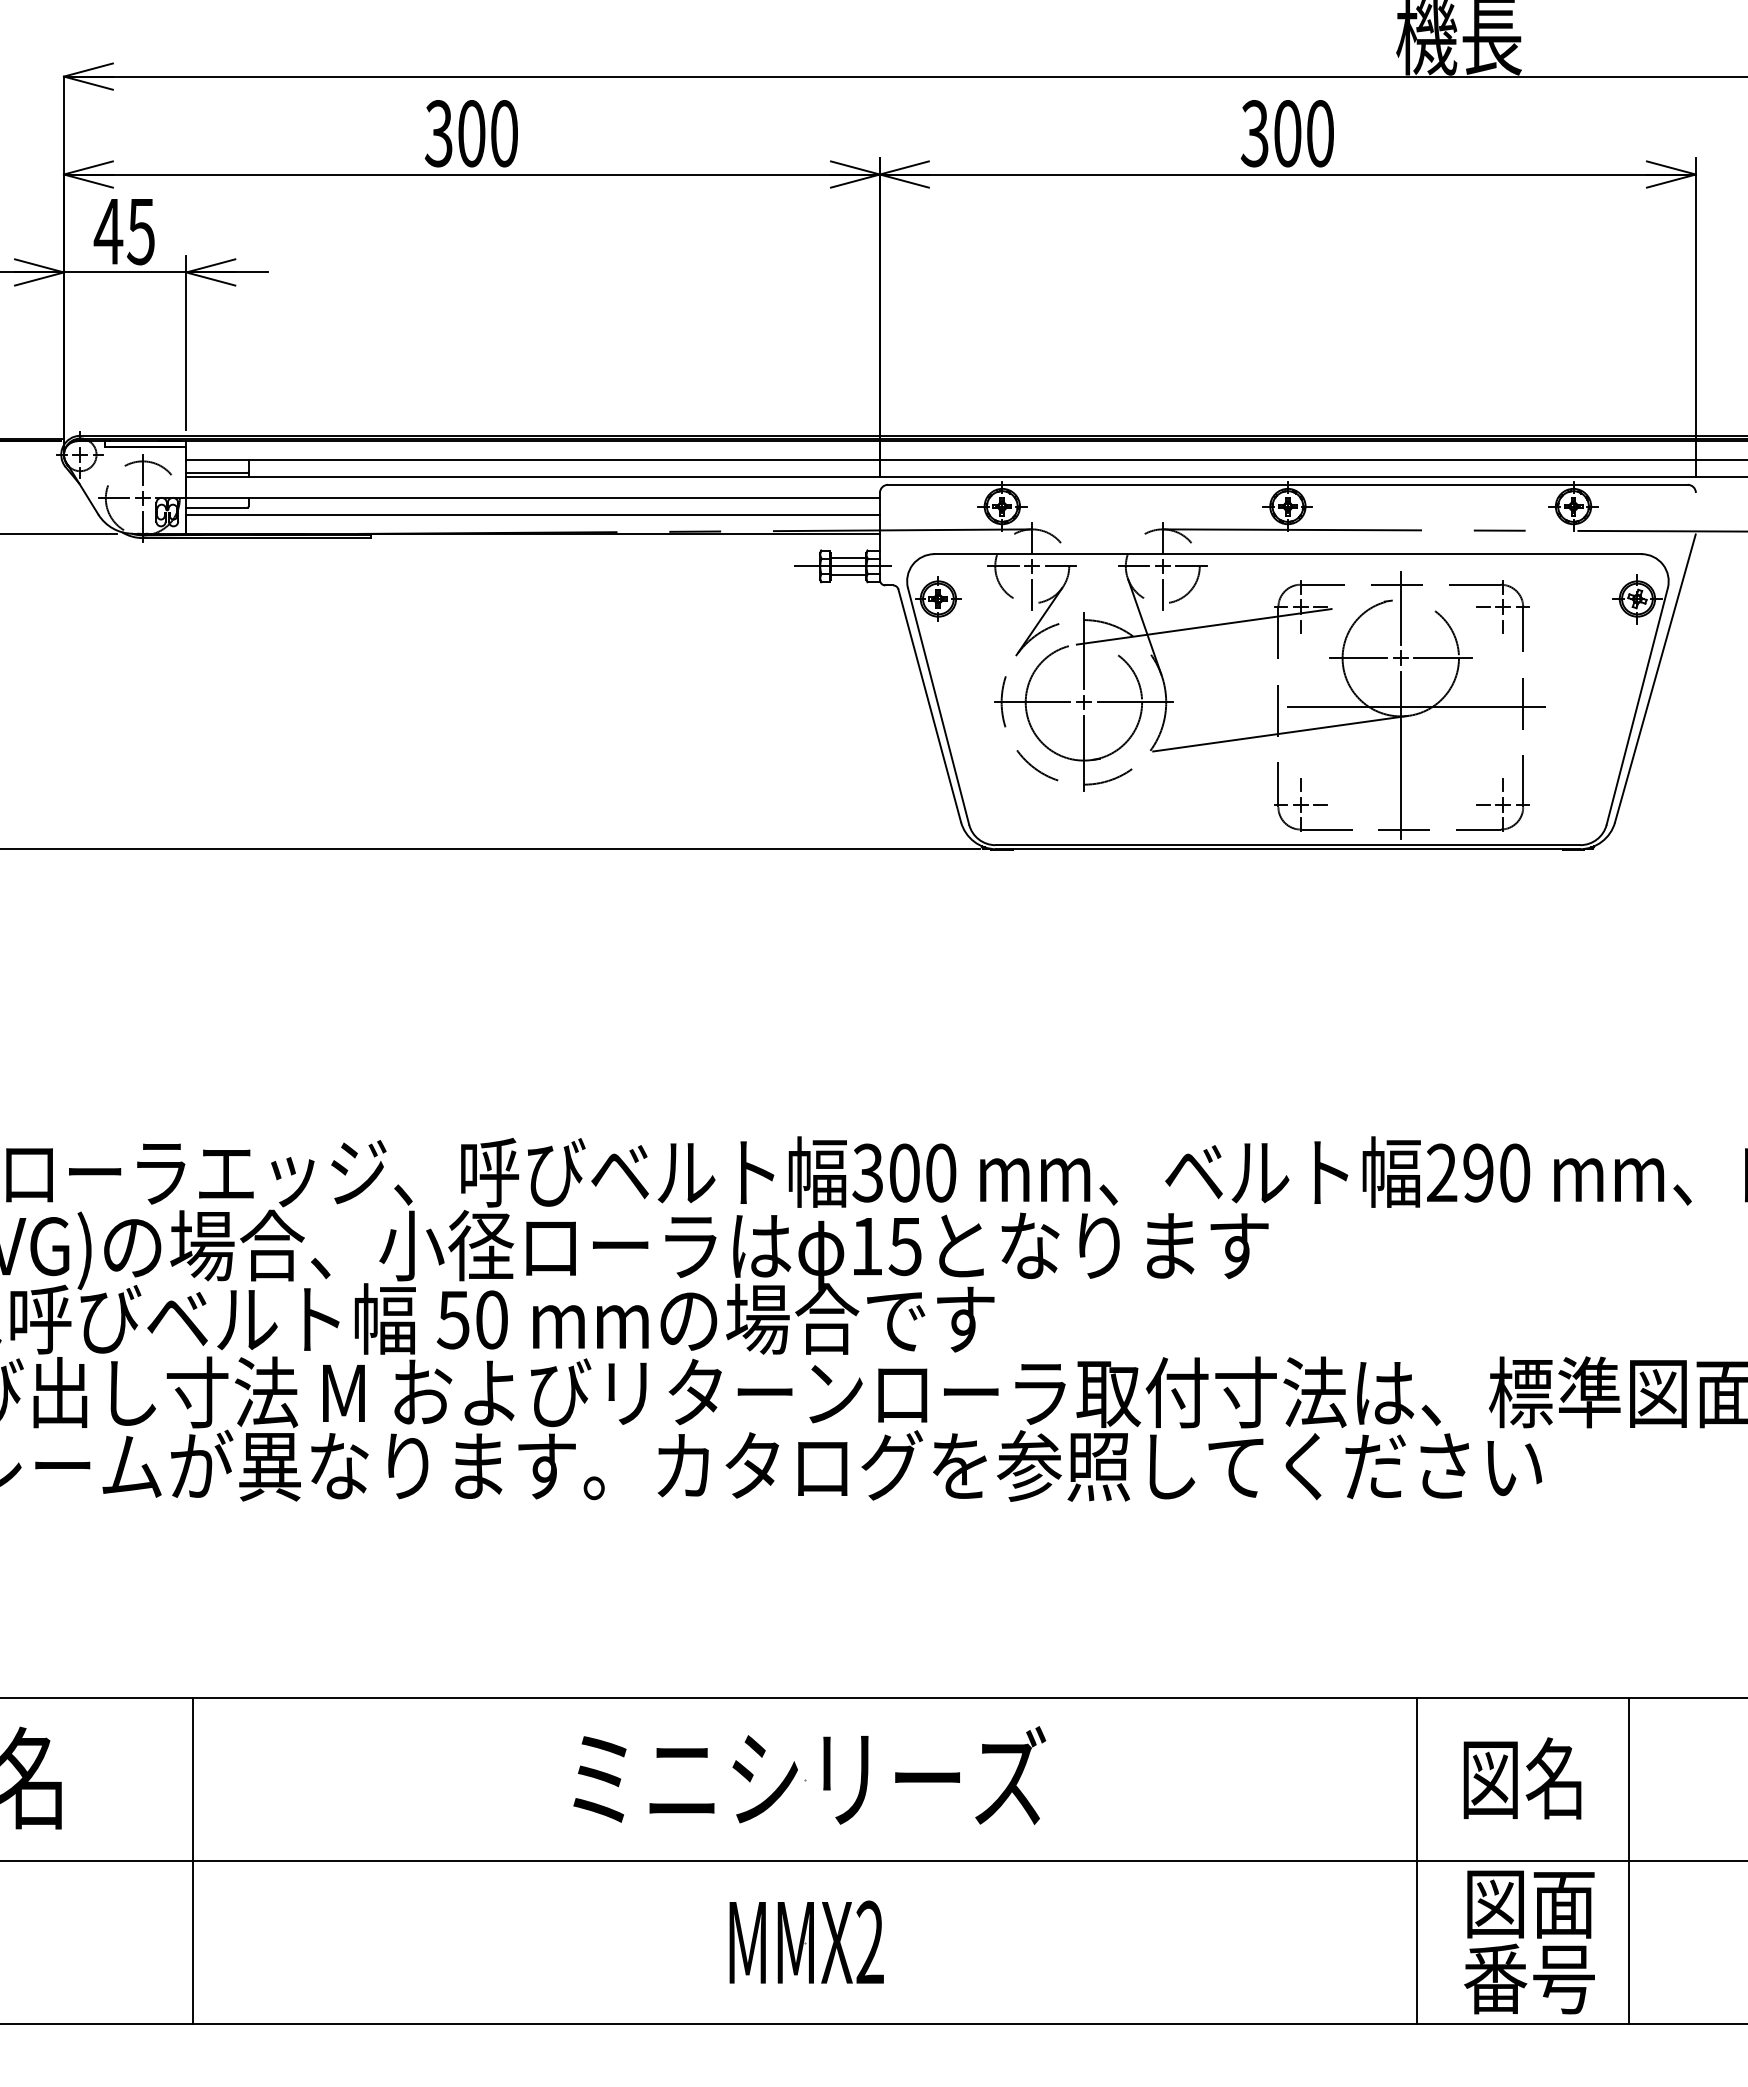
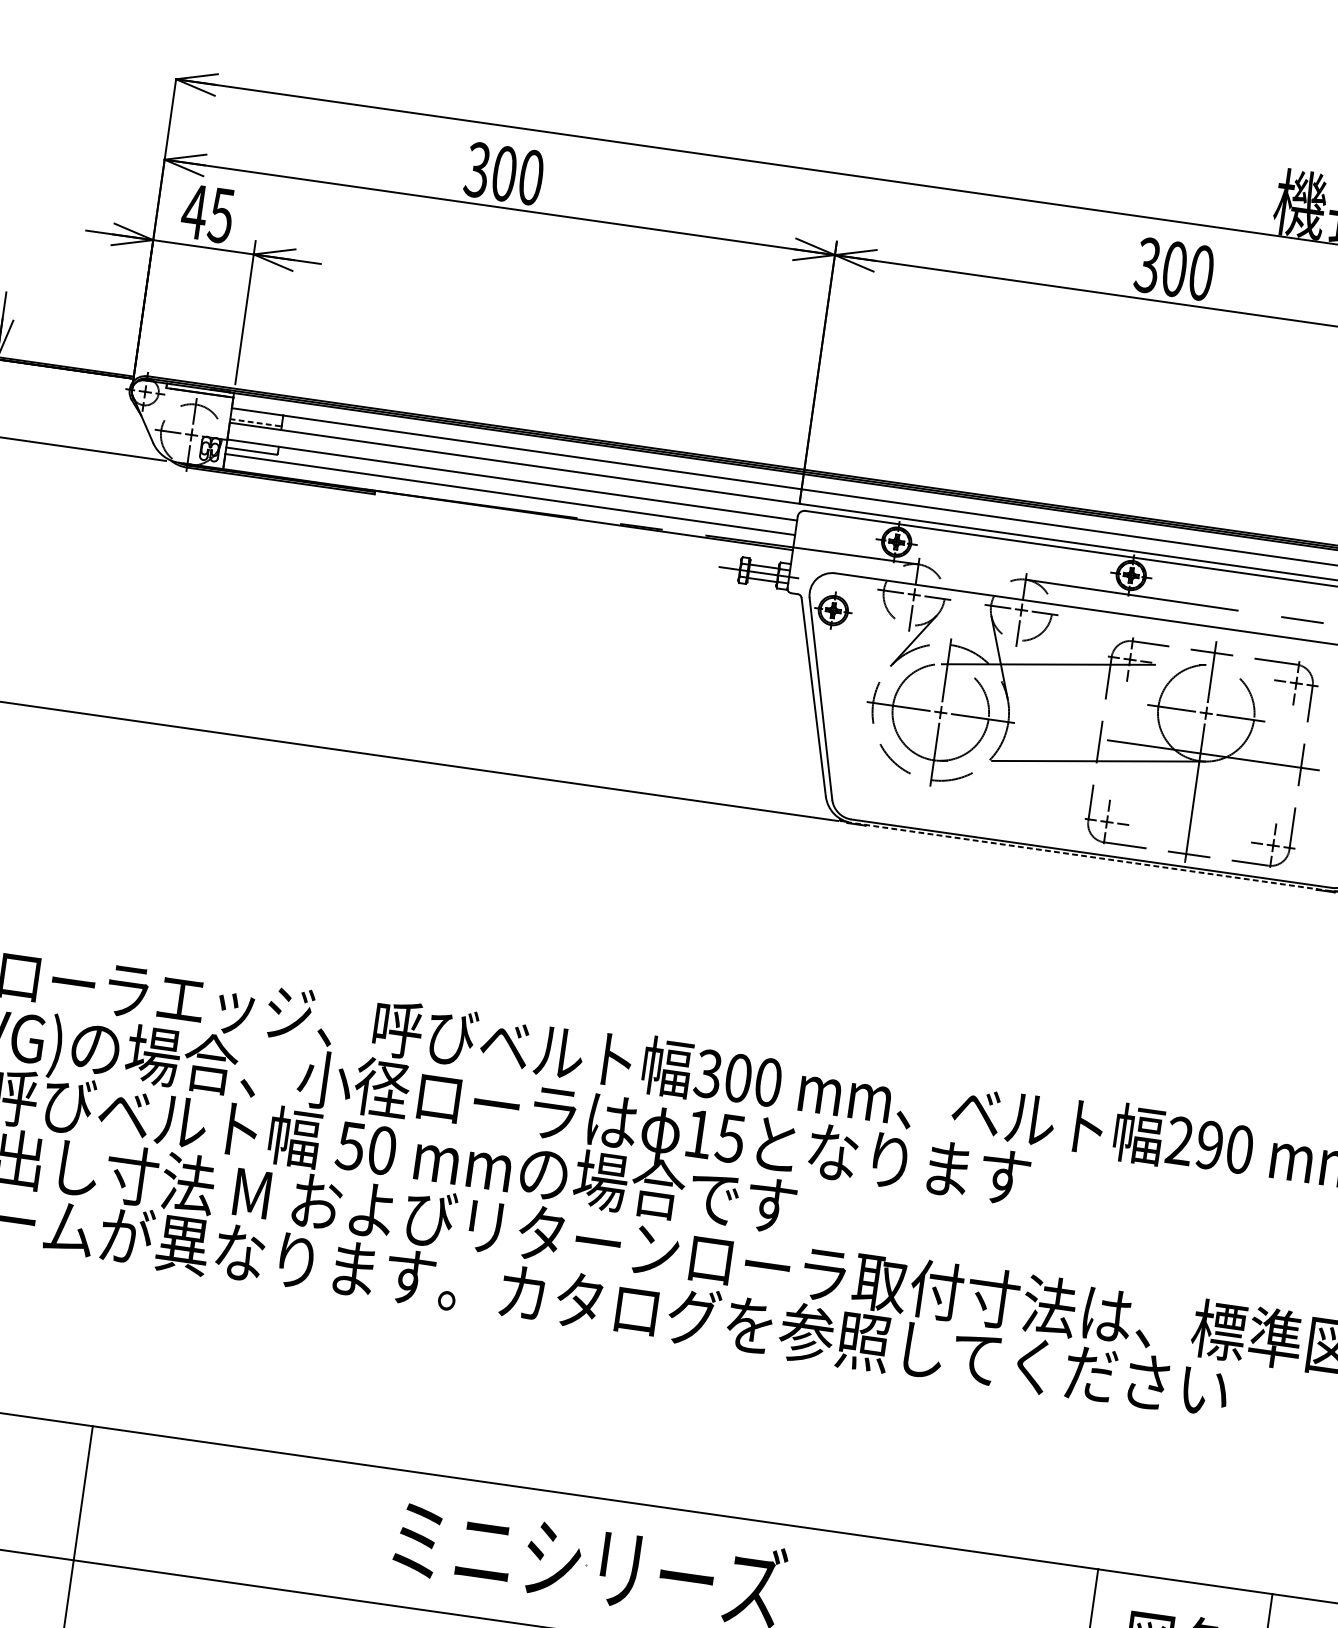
line: (216, 472) -> (255, 422), solid -> dashed
line: (1288, 849) -> (1091, 857), solid -> dashed

